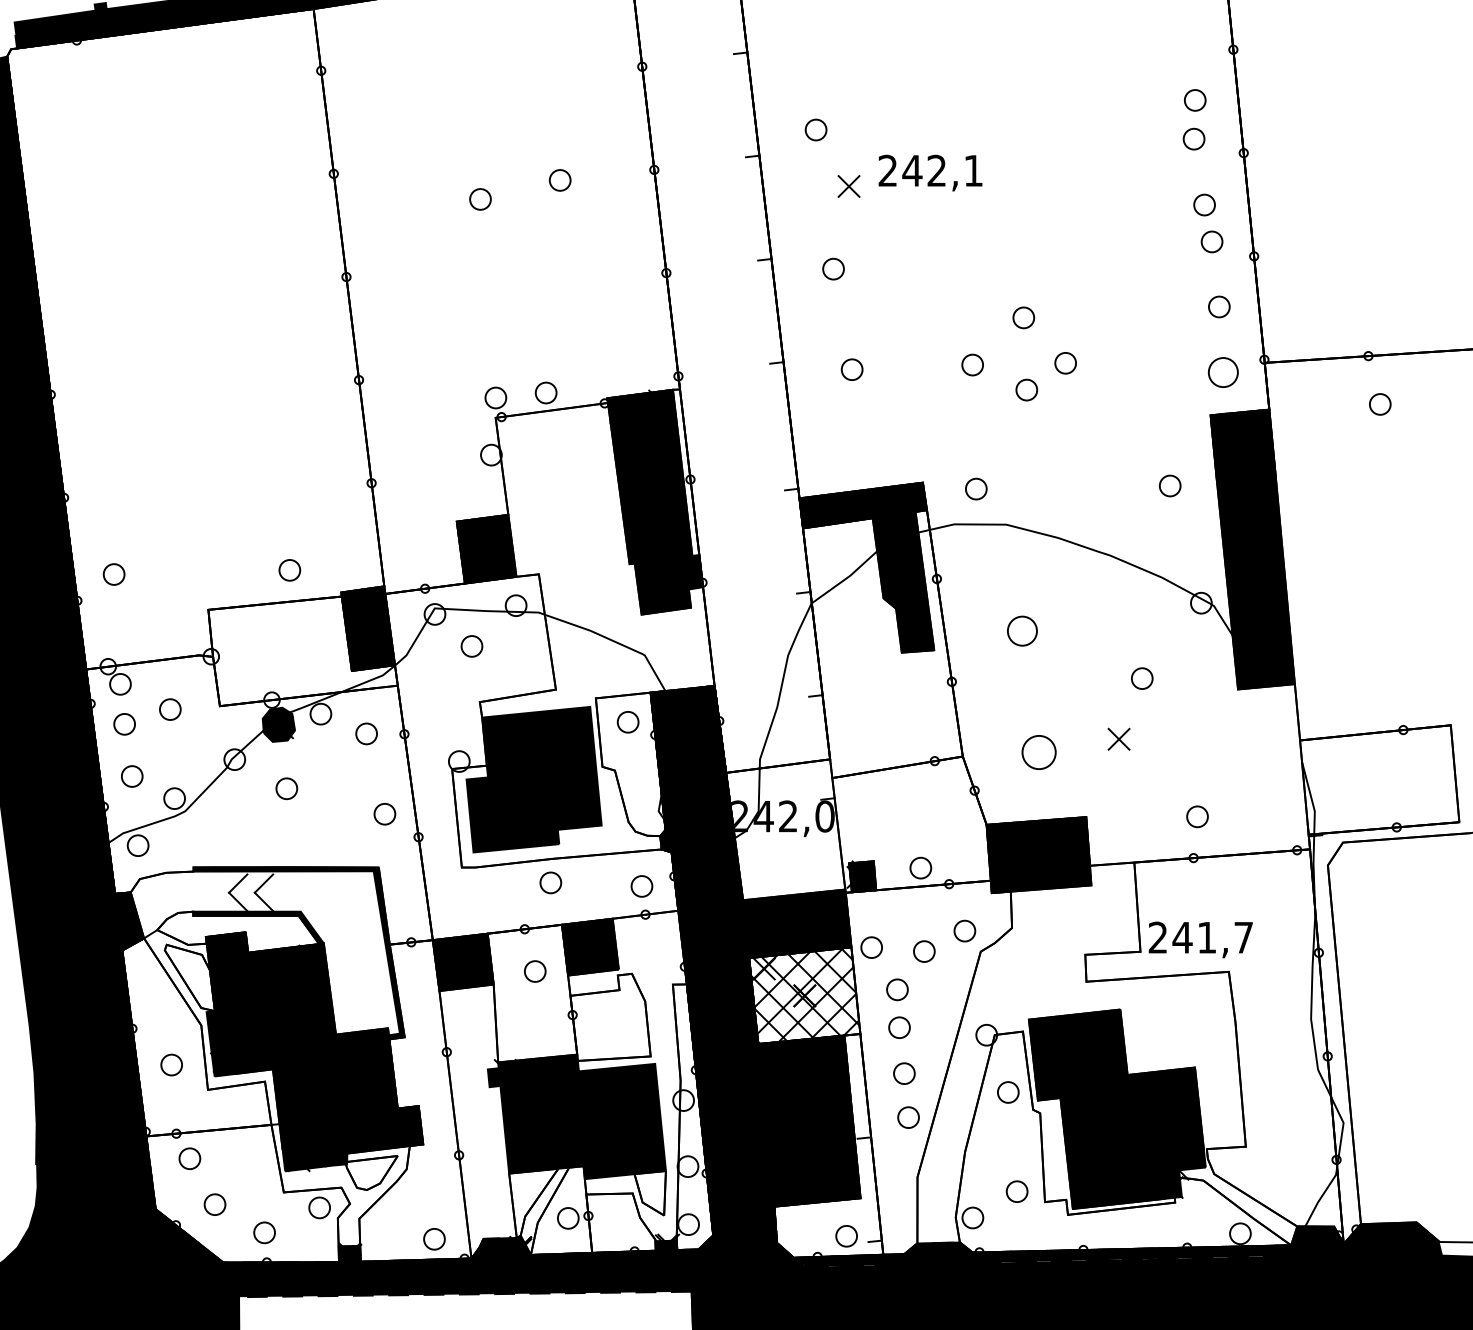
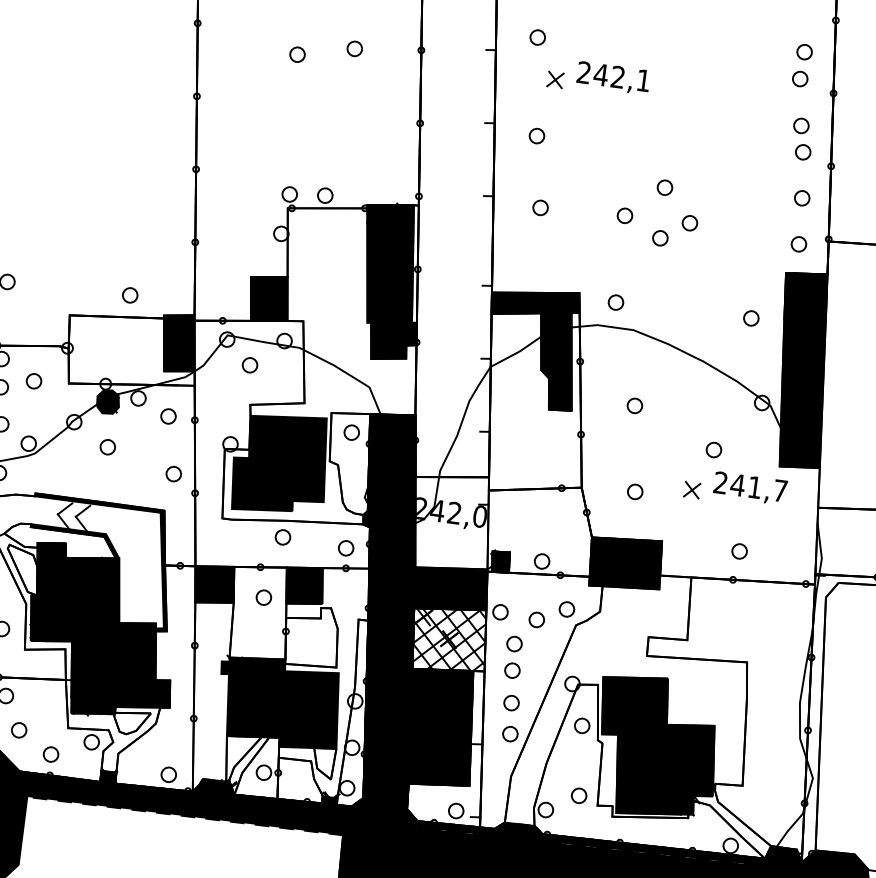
circle: (1223, 372) -> (799, 244), size x0.71
circle: (1022, 631) -> (634, 406), size x0.71
circle: (1038, 752) -> (634, 491), size x0.62
text: (1200, 939) -> (750, 488), moved

